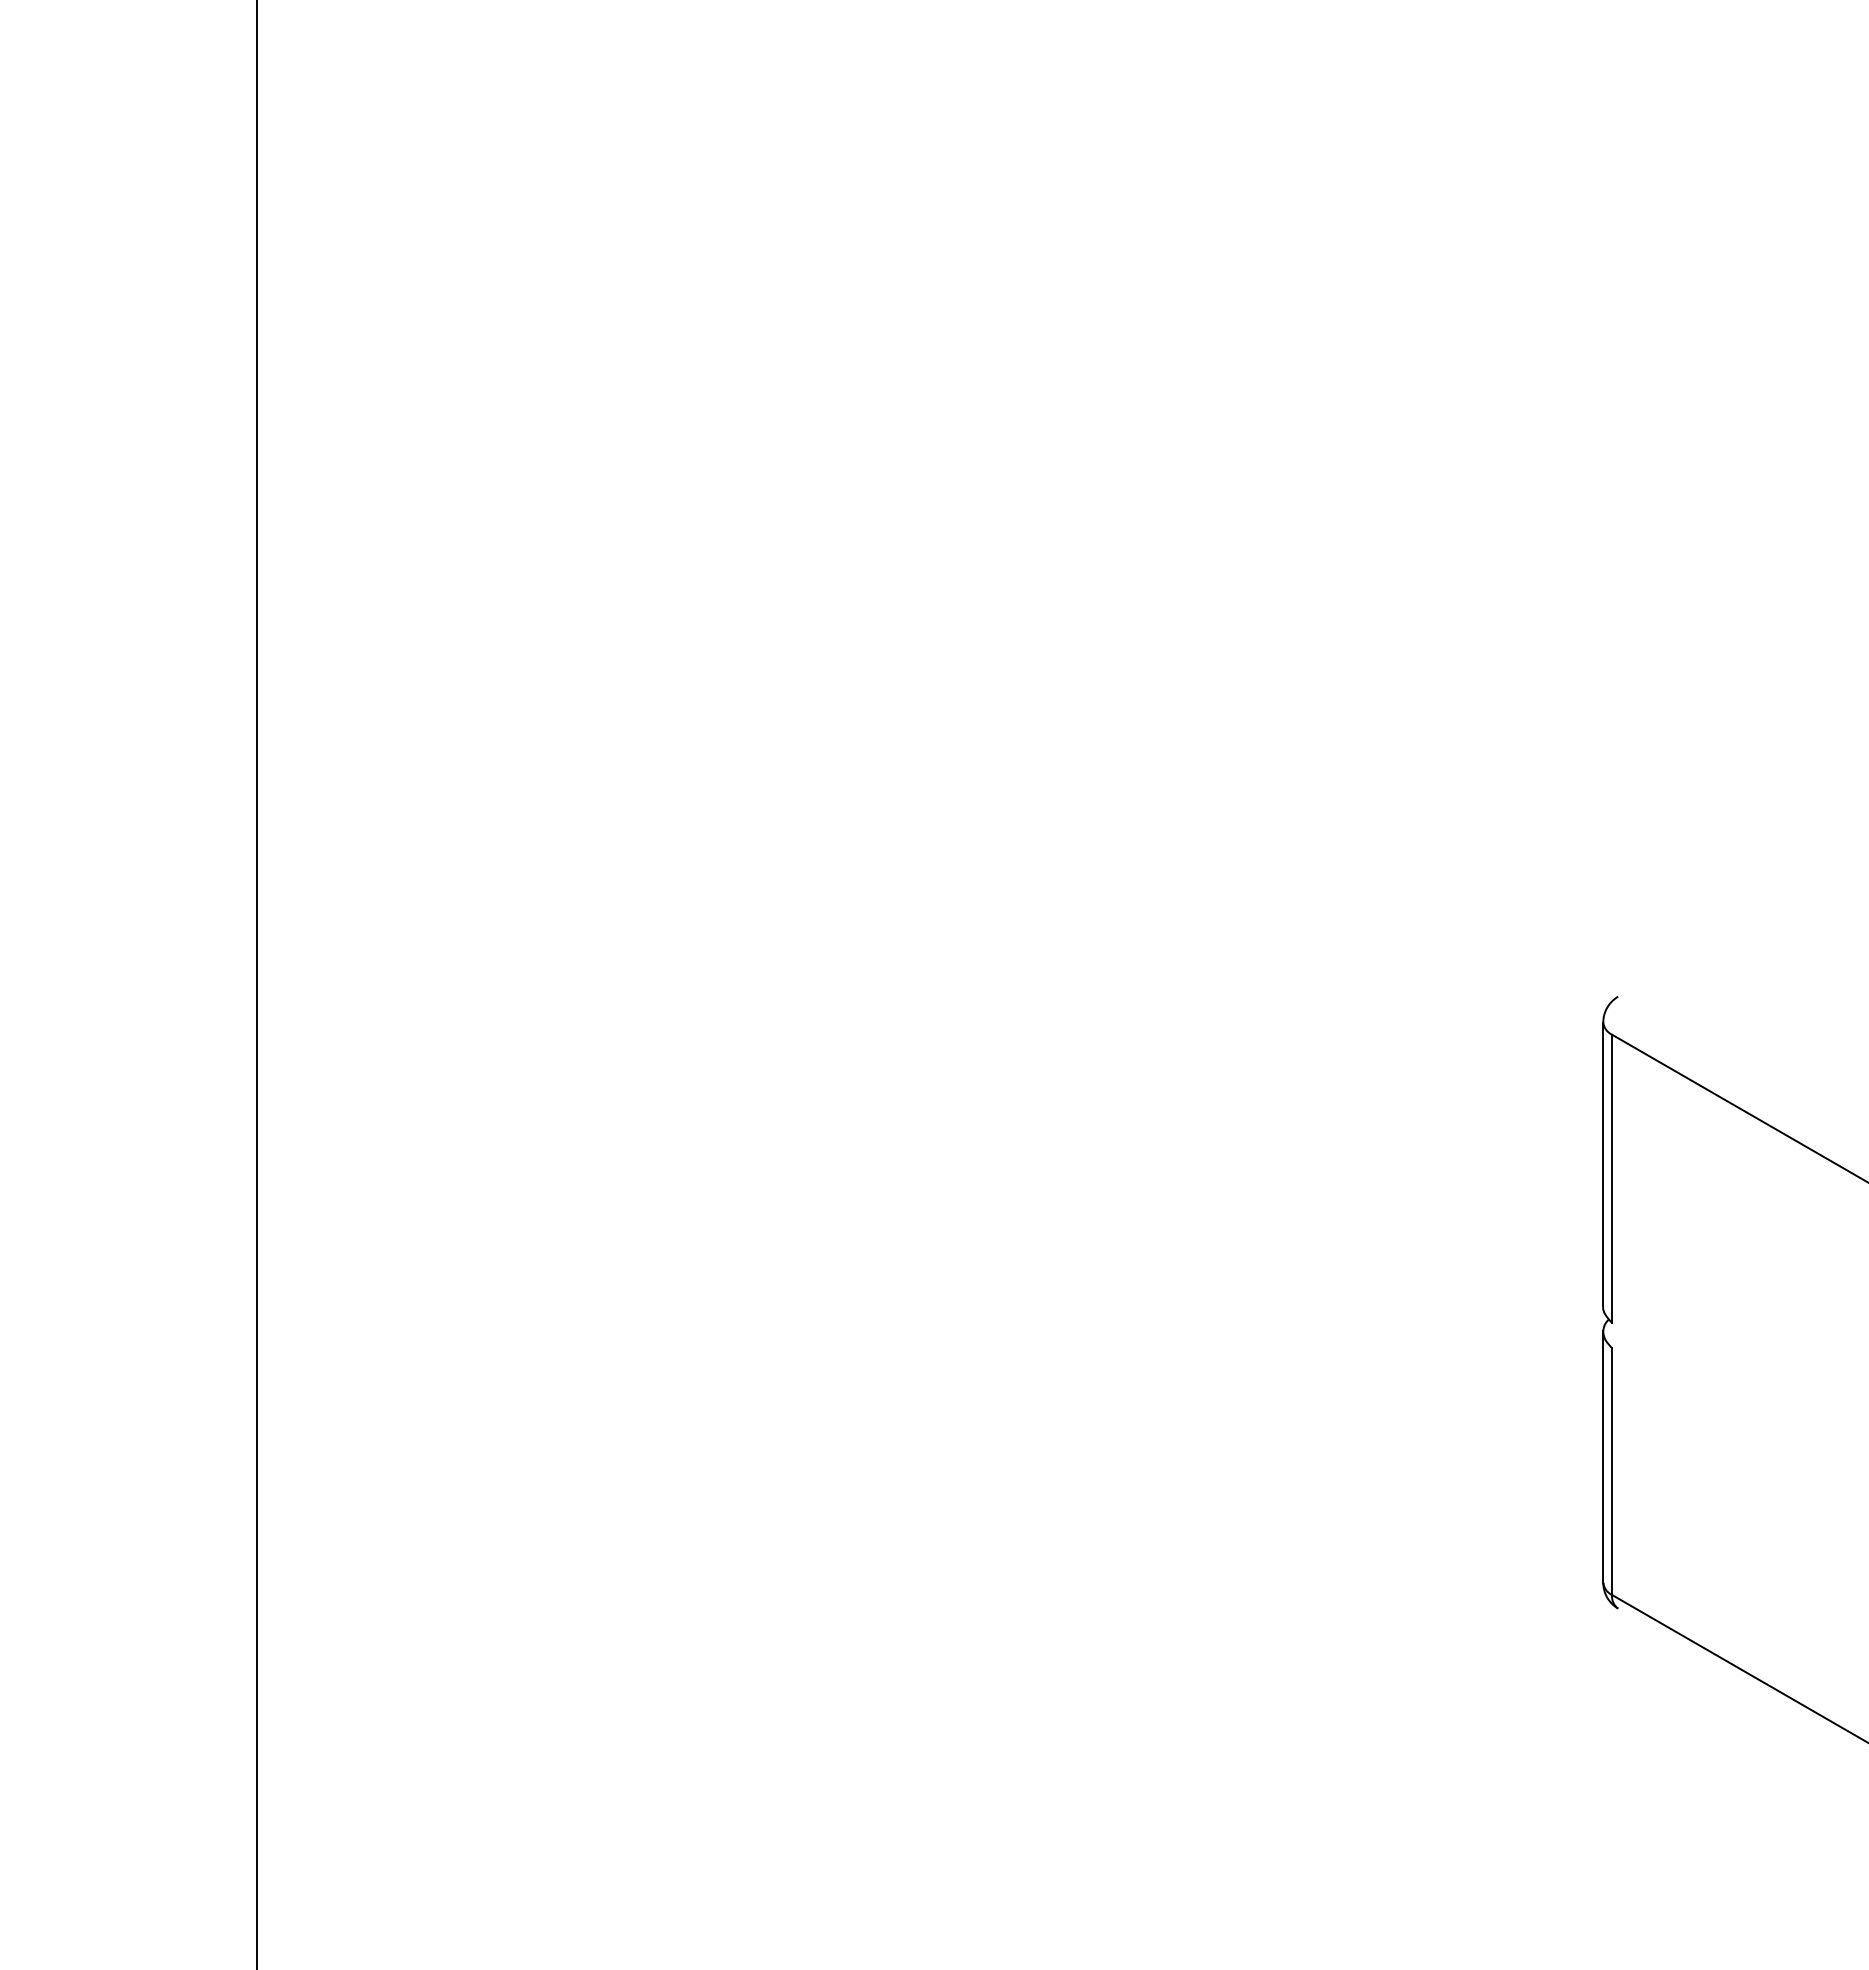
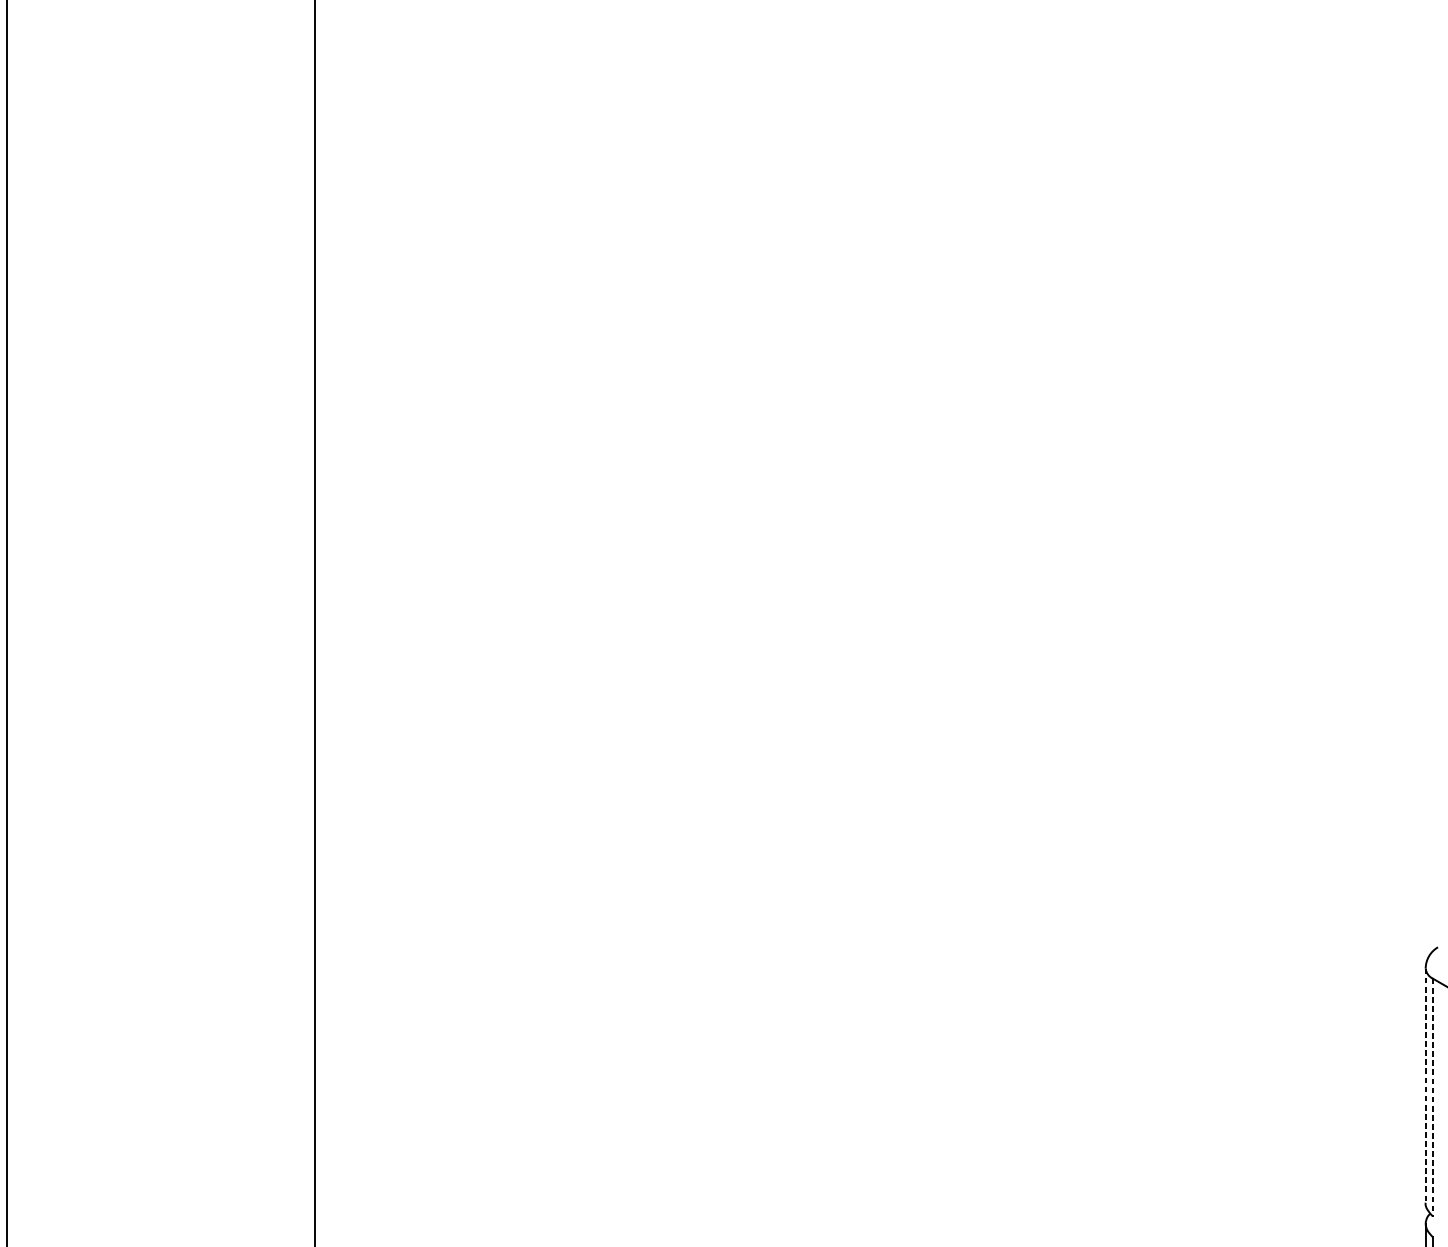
line: (1603, 1164) -> (1425, 1085), solid -> dashed
line: (1612, 1179) -> (1433, 1098), solid -> dashed

